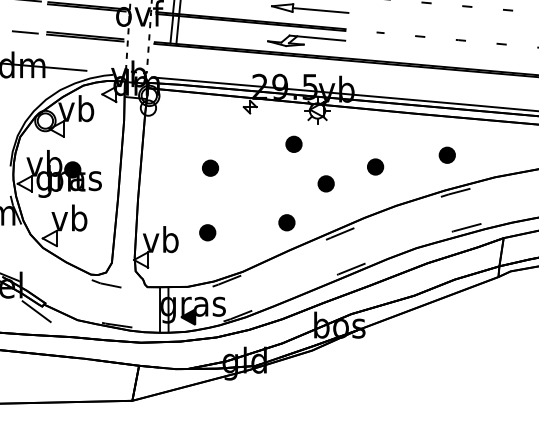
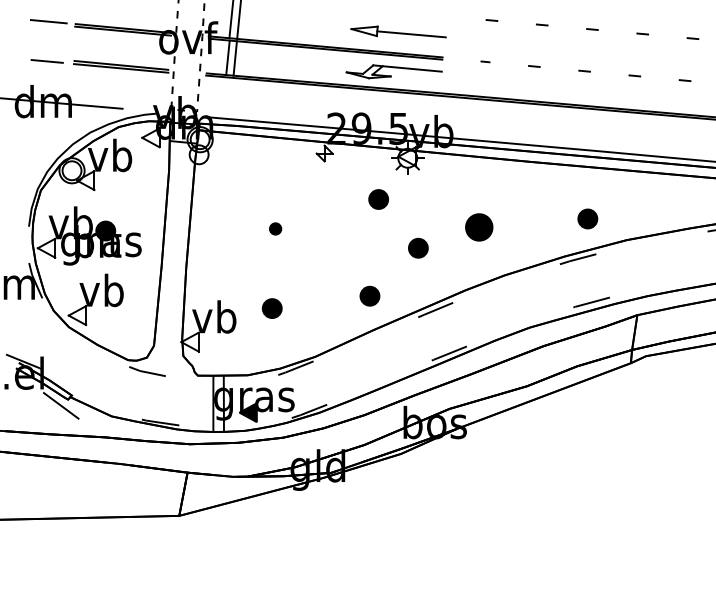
part: (447, 154) -> (587, 218), moved
part: (210, 167) -> (275, 228), size x0.6
part: (375, 167) -> (479, 227), size x1.4

